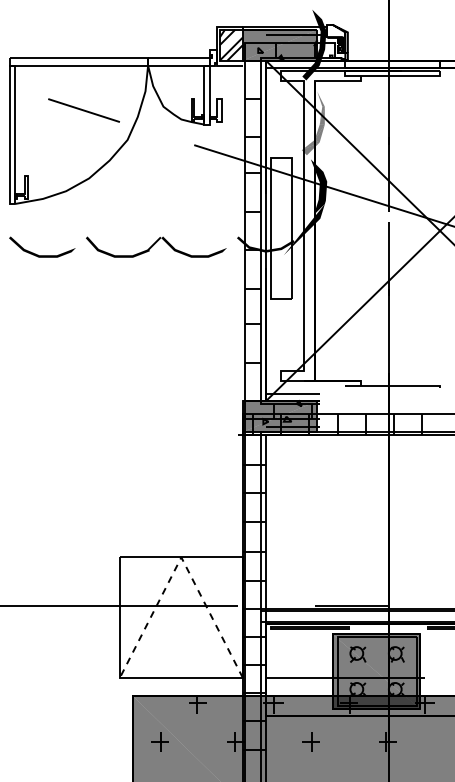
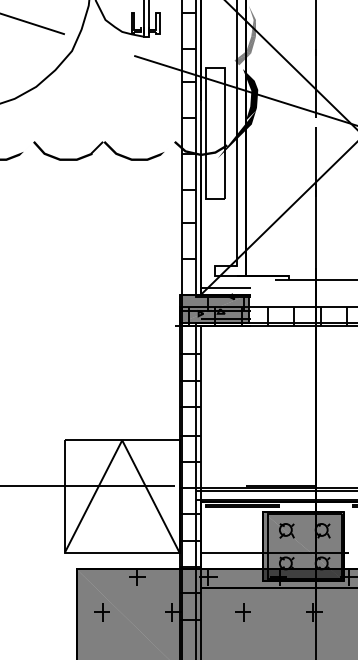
line: (181, 557) -> (122, 440), dashed -> solid

